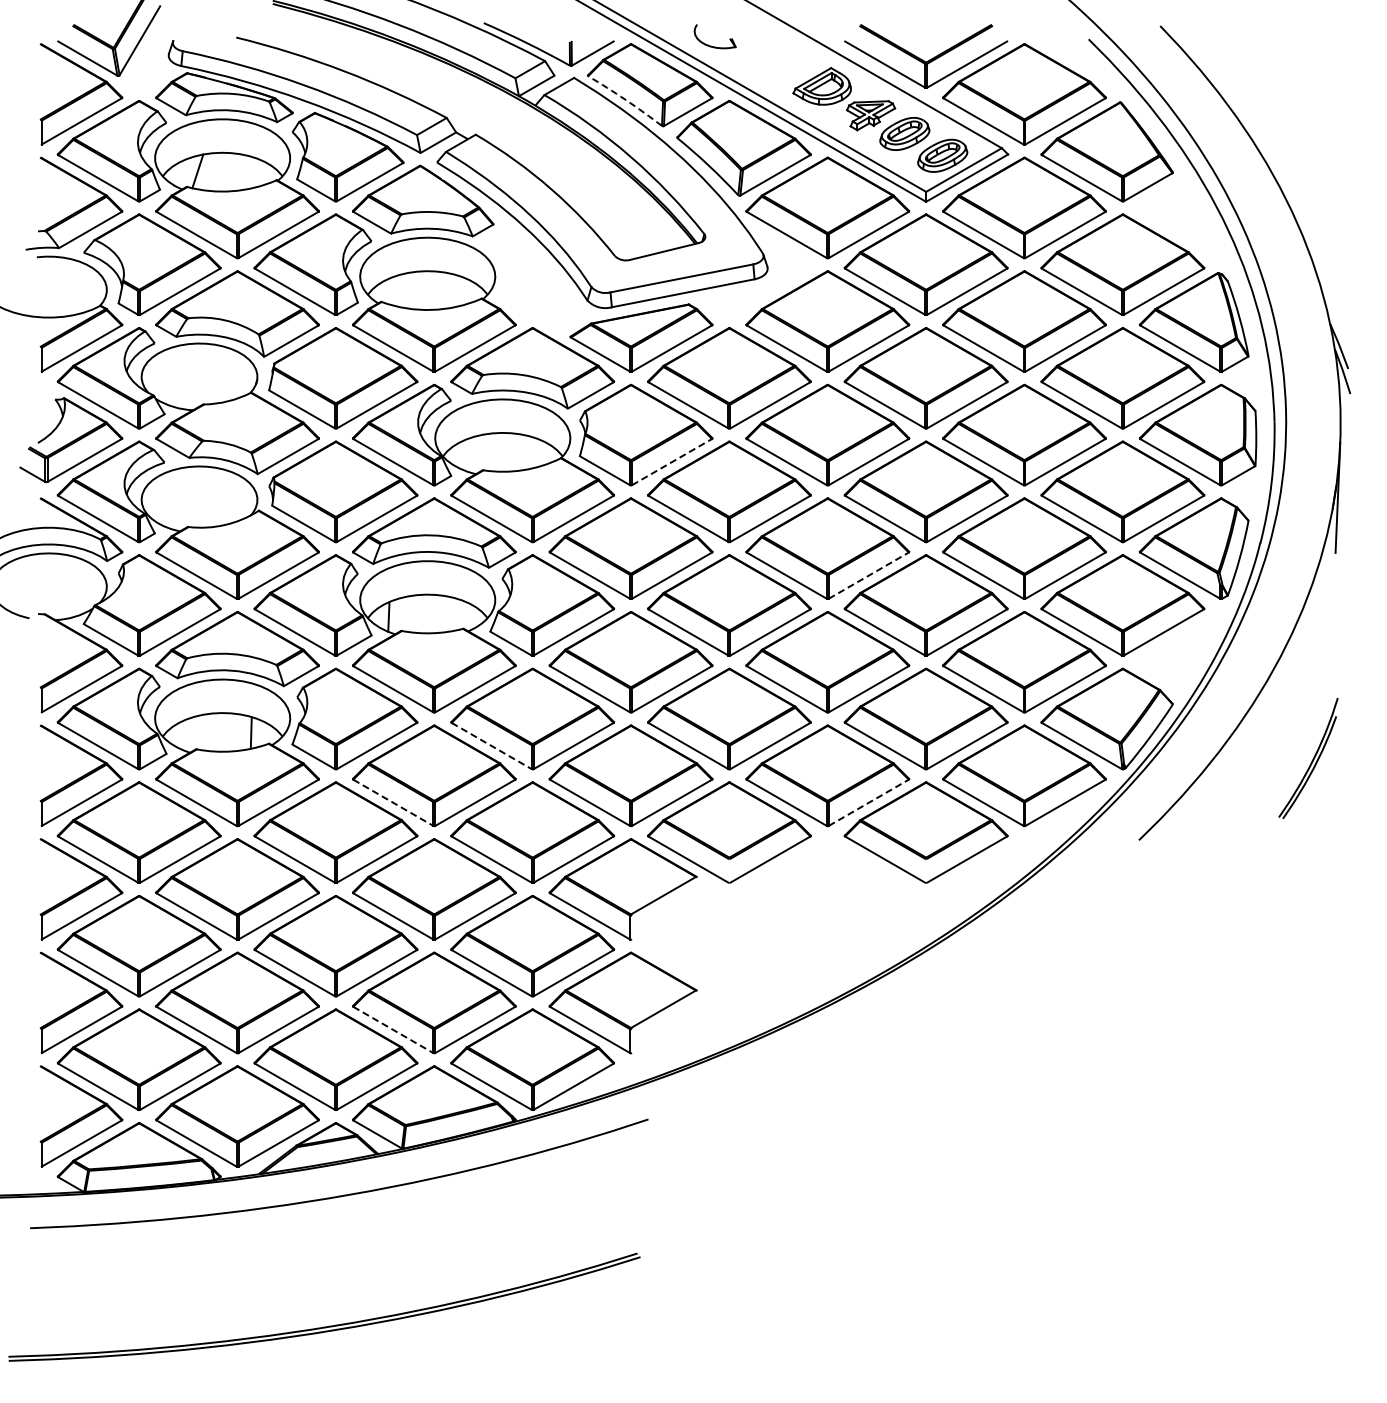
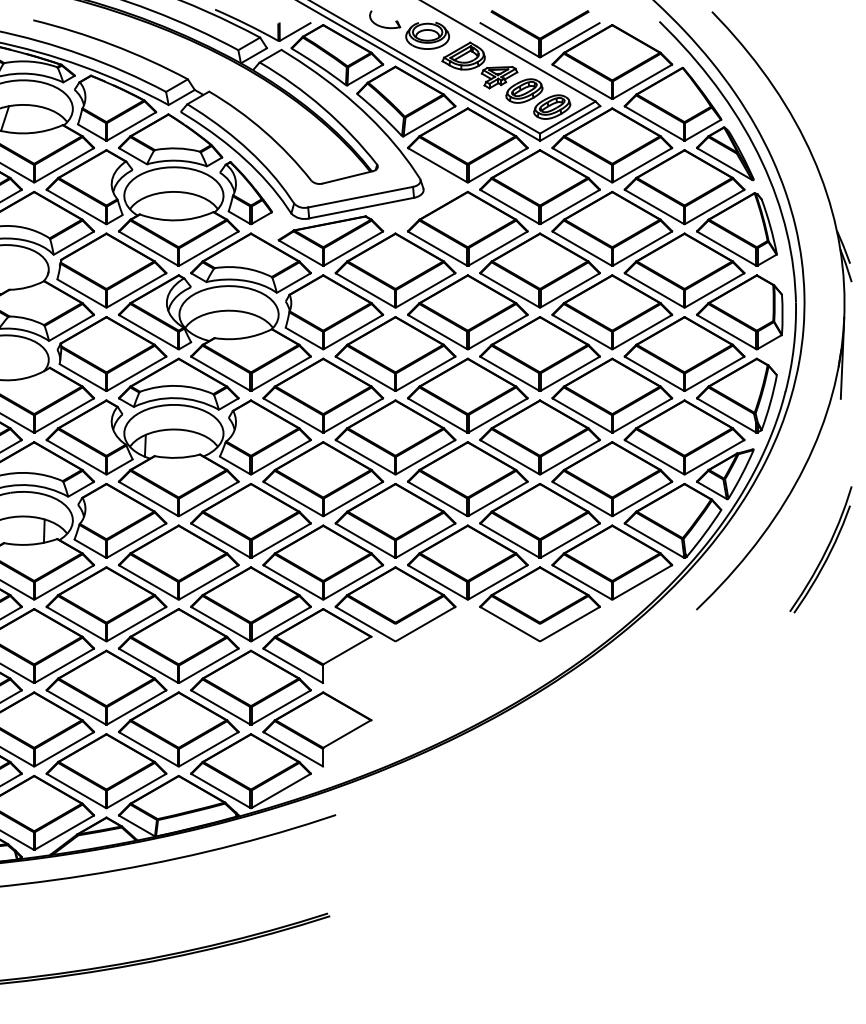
part: (773, 58) -> (427, 35), added
arc: (625, 100) -> (319, 66), dashed -> solid
part: (1178, 219) -> (725, 153), added
part: (525, 272) -> (245, 192), added
line: (672, 461) -> (353, 331), dashed -> solid
line: (869, 575) -> (498, 415), dashed -> solid
part: (1177, 655) -> (724, 474), added
line: (492, 746) -> (221, 541), dashed -> solid
part: (1308, 758) -> (820, 549), size x1.43
line: (869, 802) -> (498, 582), dashed -> solid
line: (393, 803) -> (148, 582), dashed -> solid
line: (393, 1030) -> (148, 749), dashed -> solid

